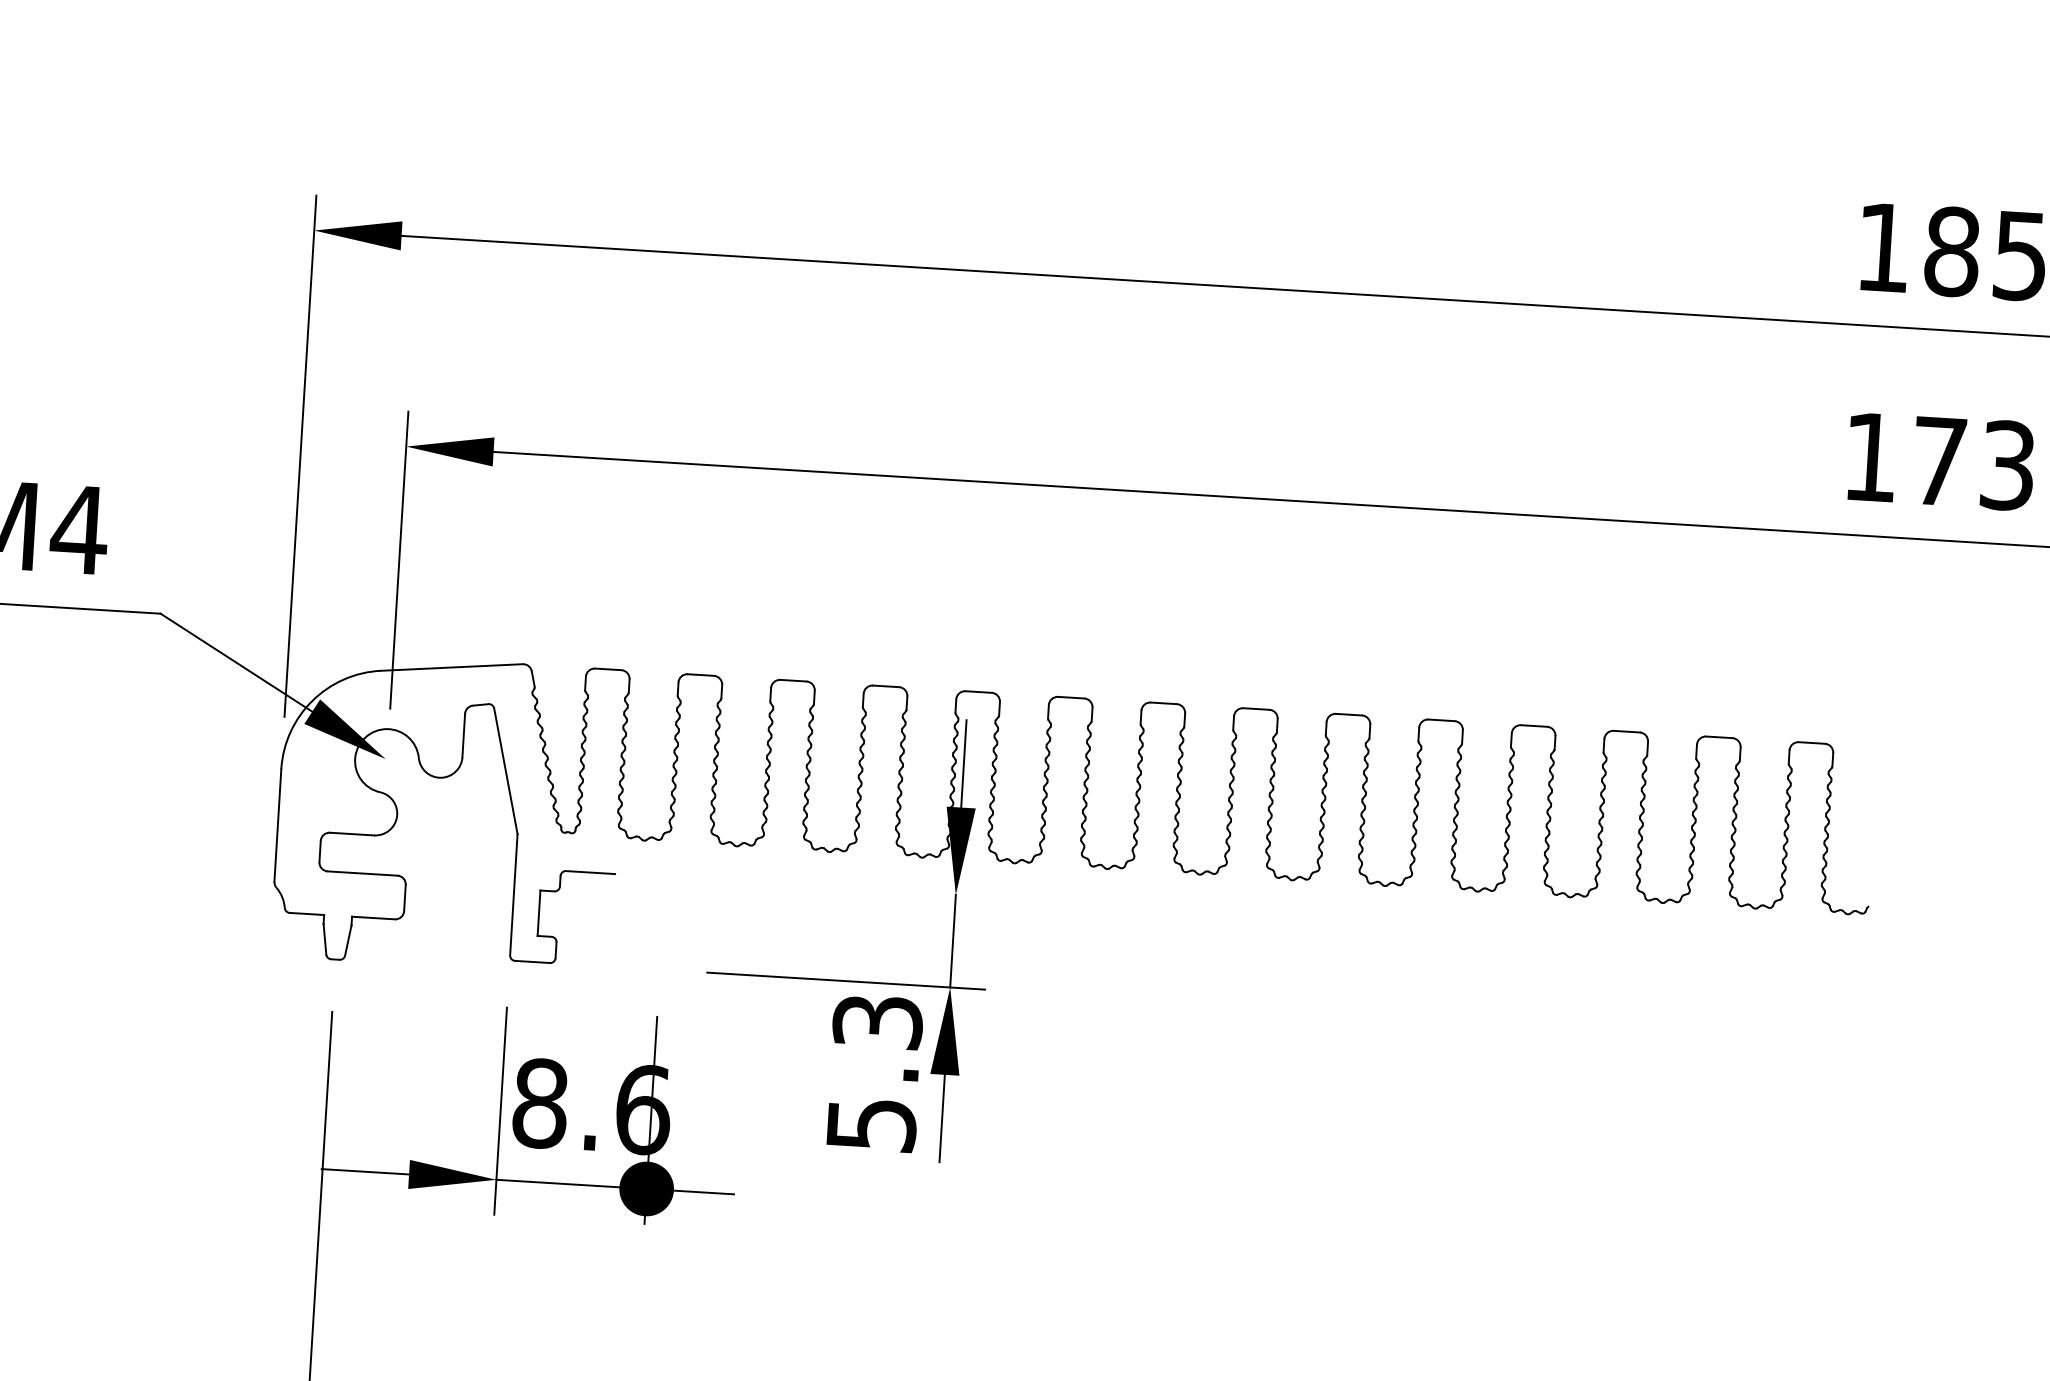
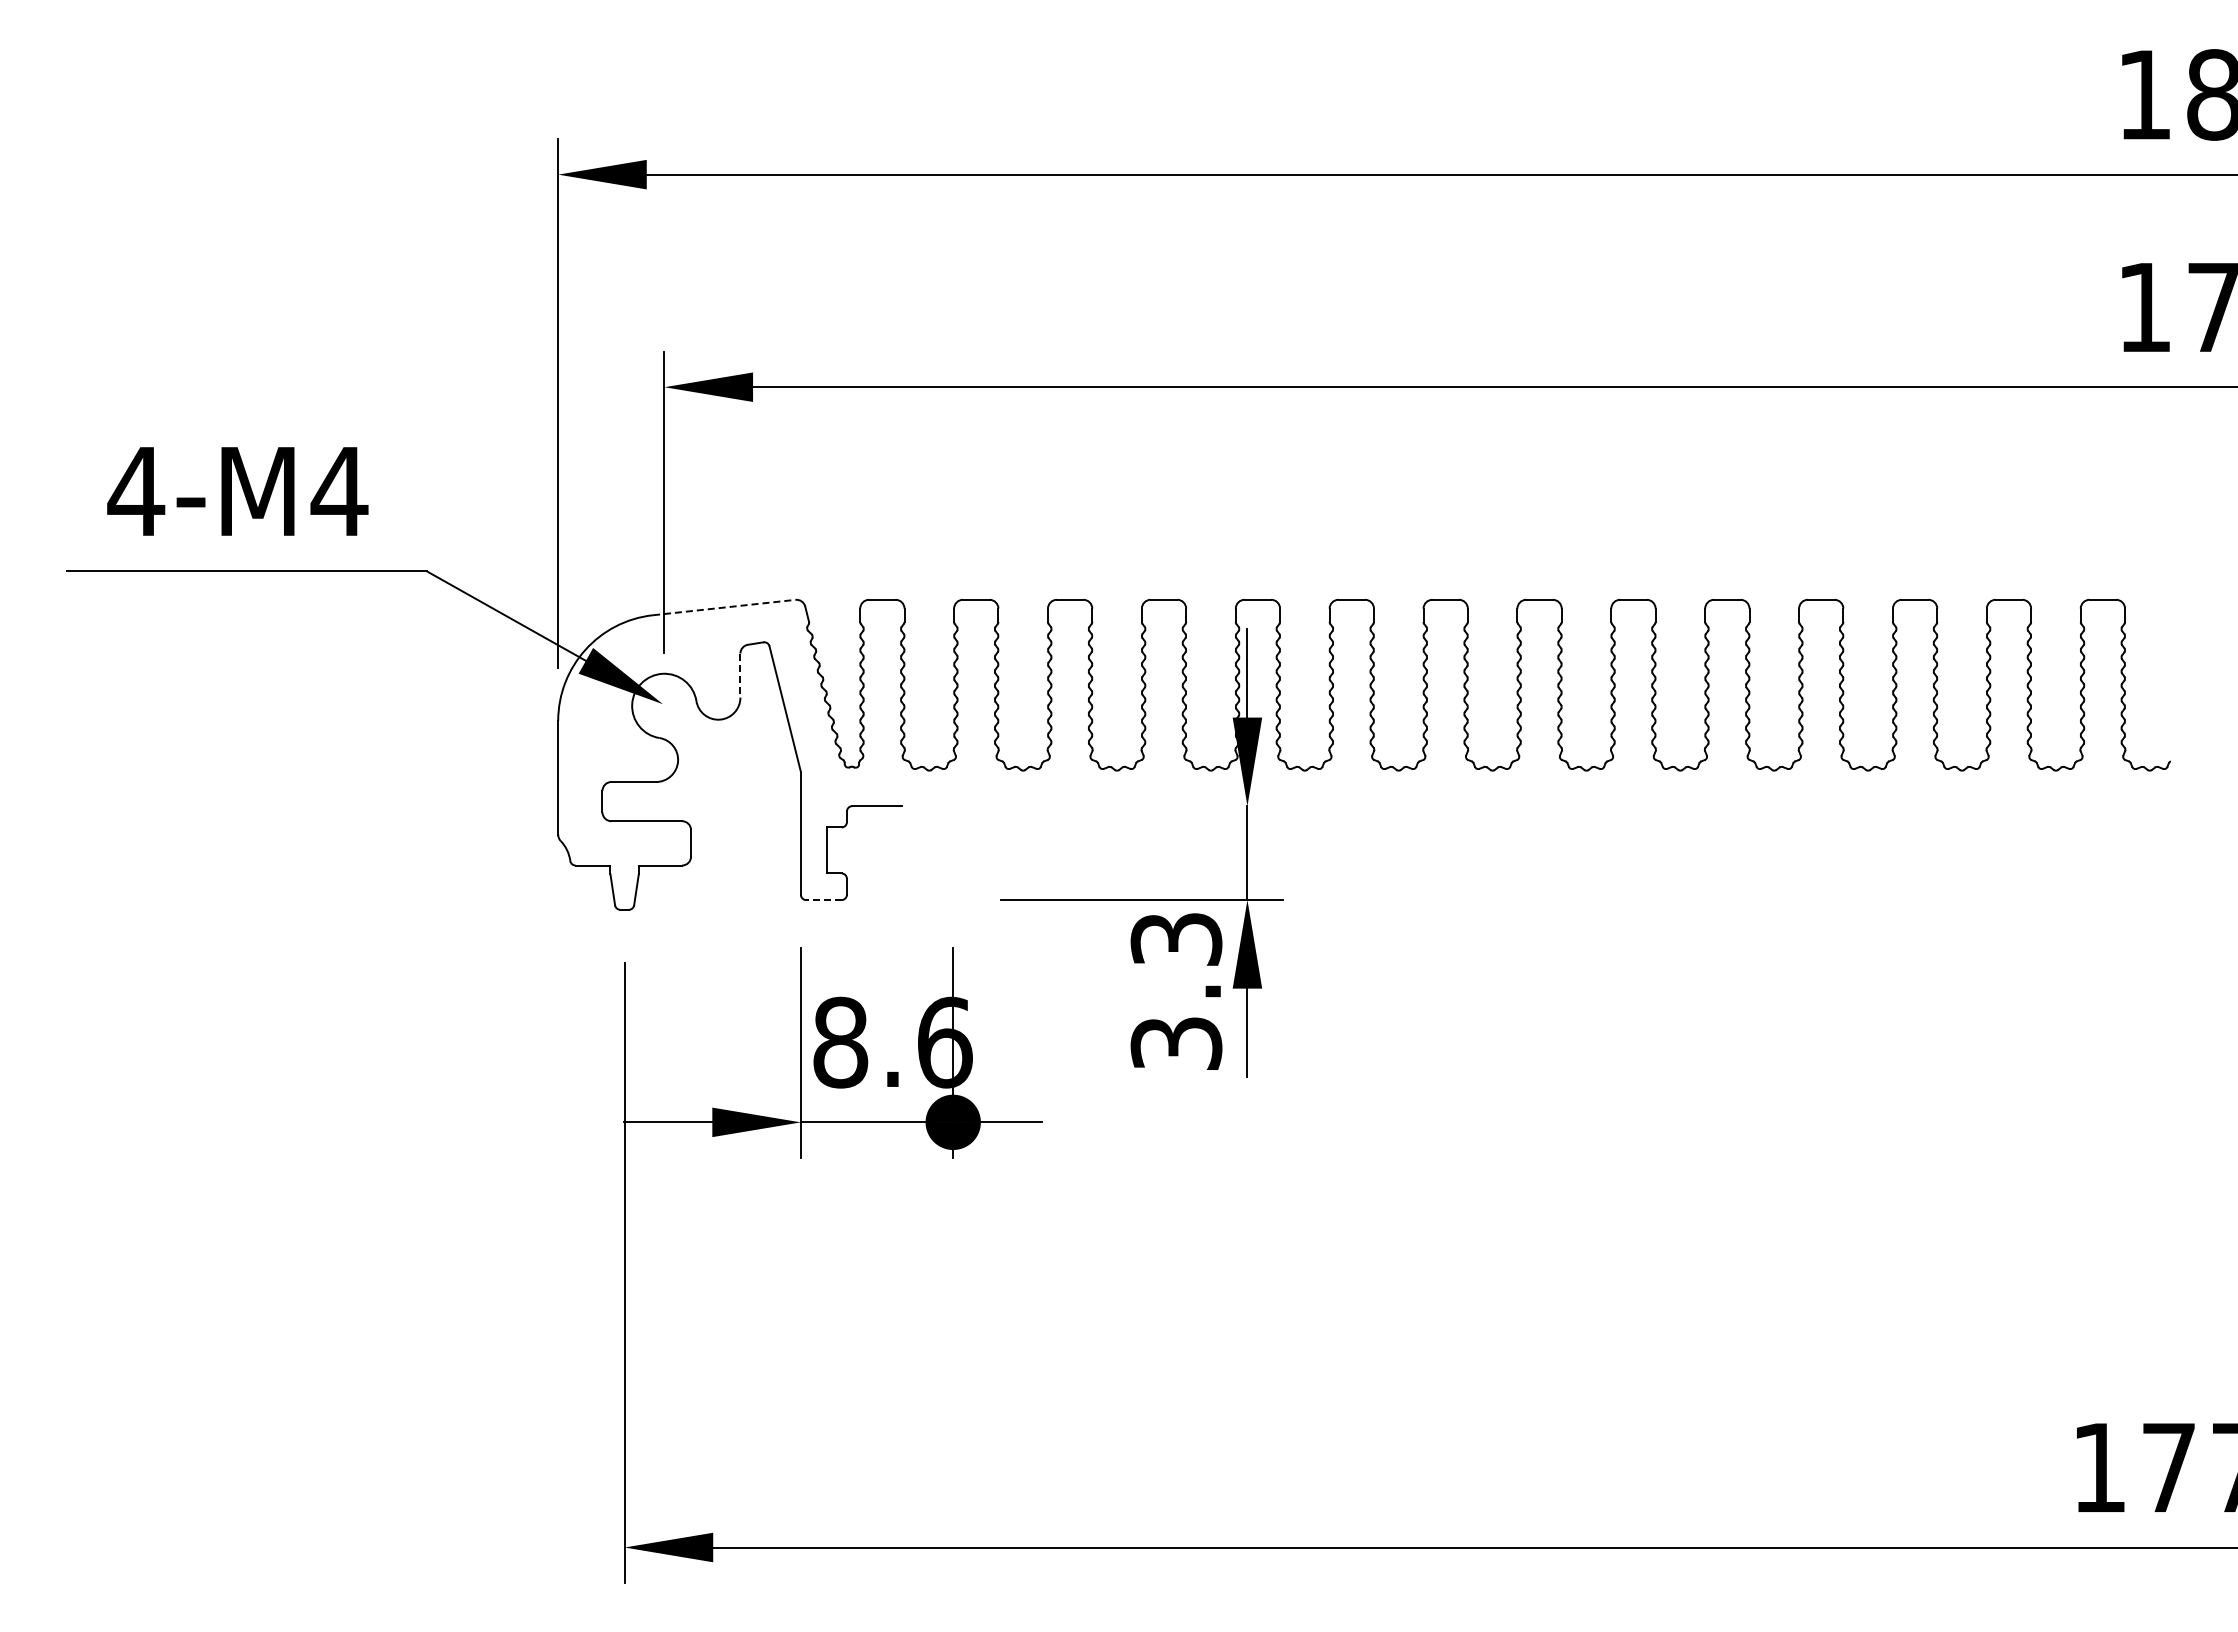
line: (452, 667) -> (724, 607), solid -> dashed
line: (463, 736) -> (740, 676), solid -> dashed
line: (532, 962) -> (823, 900), solid -> dashed
text: (871, 1124) -> (1176, 1043), 5.3 -> 3.3

